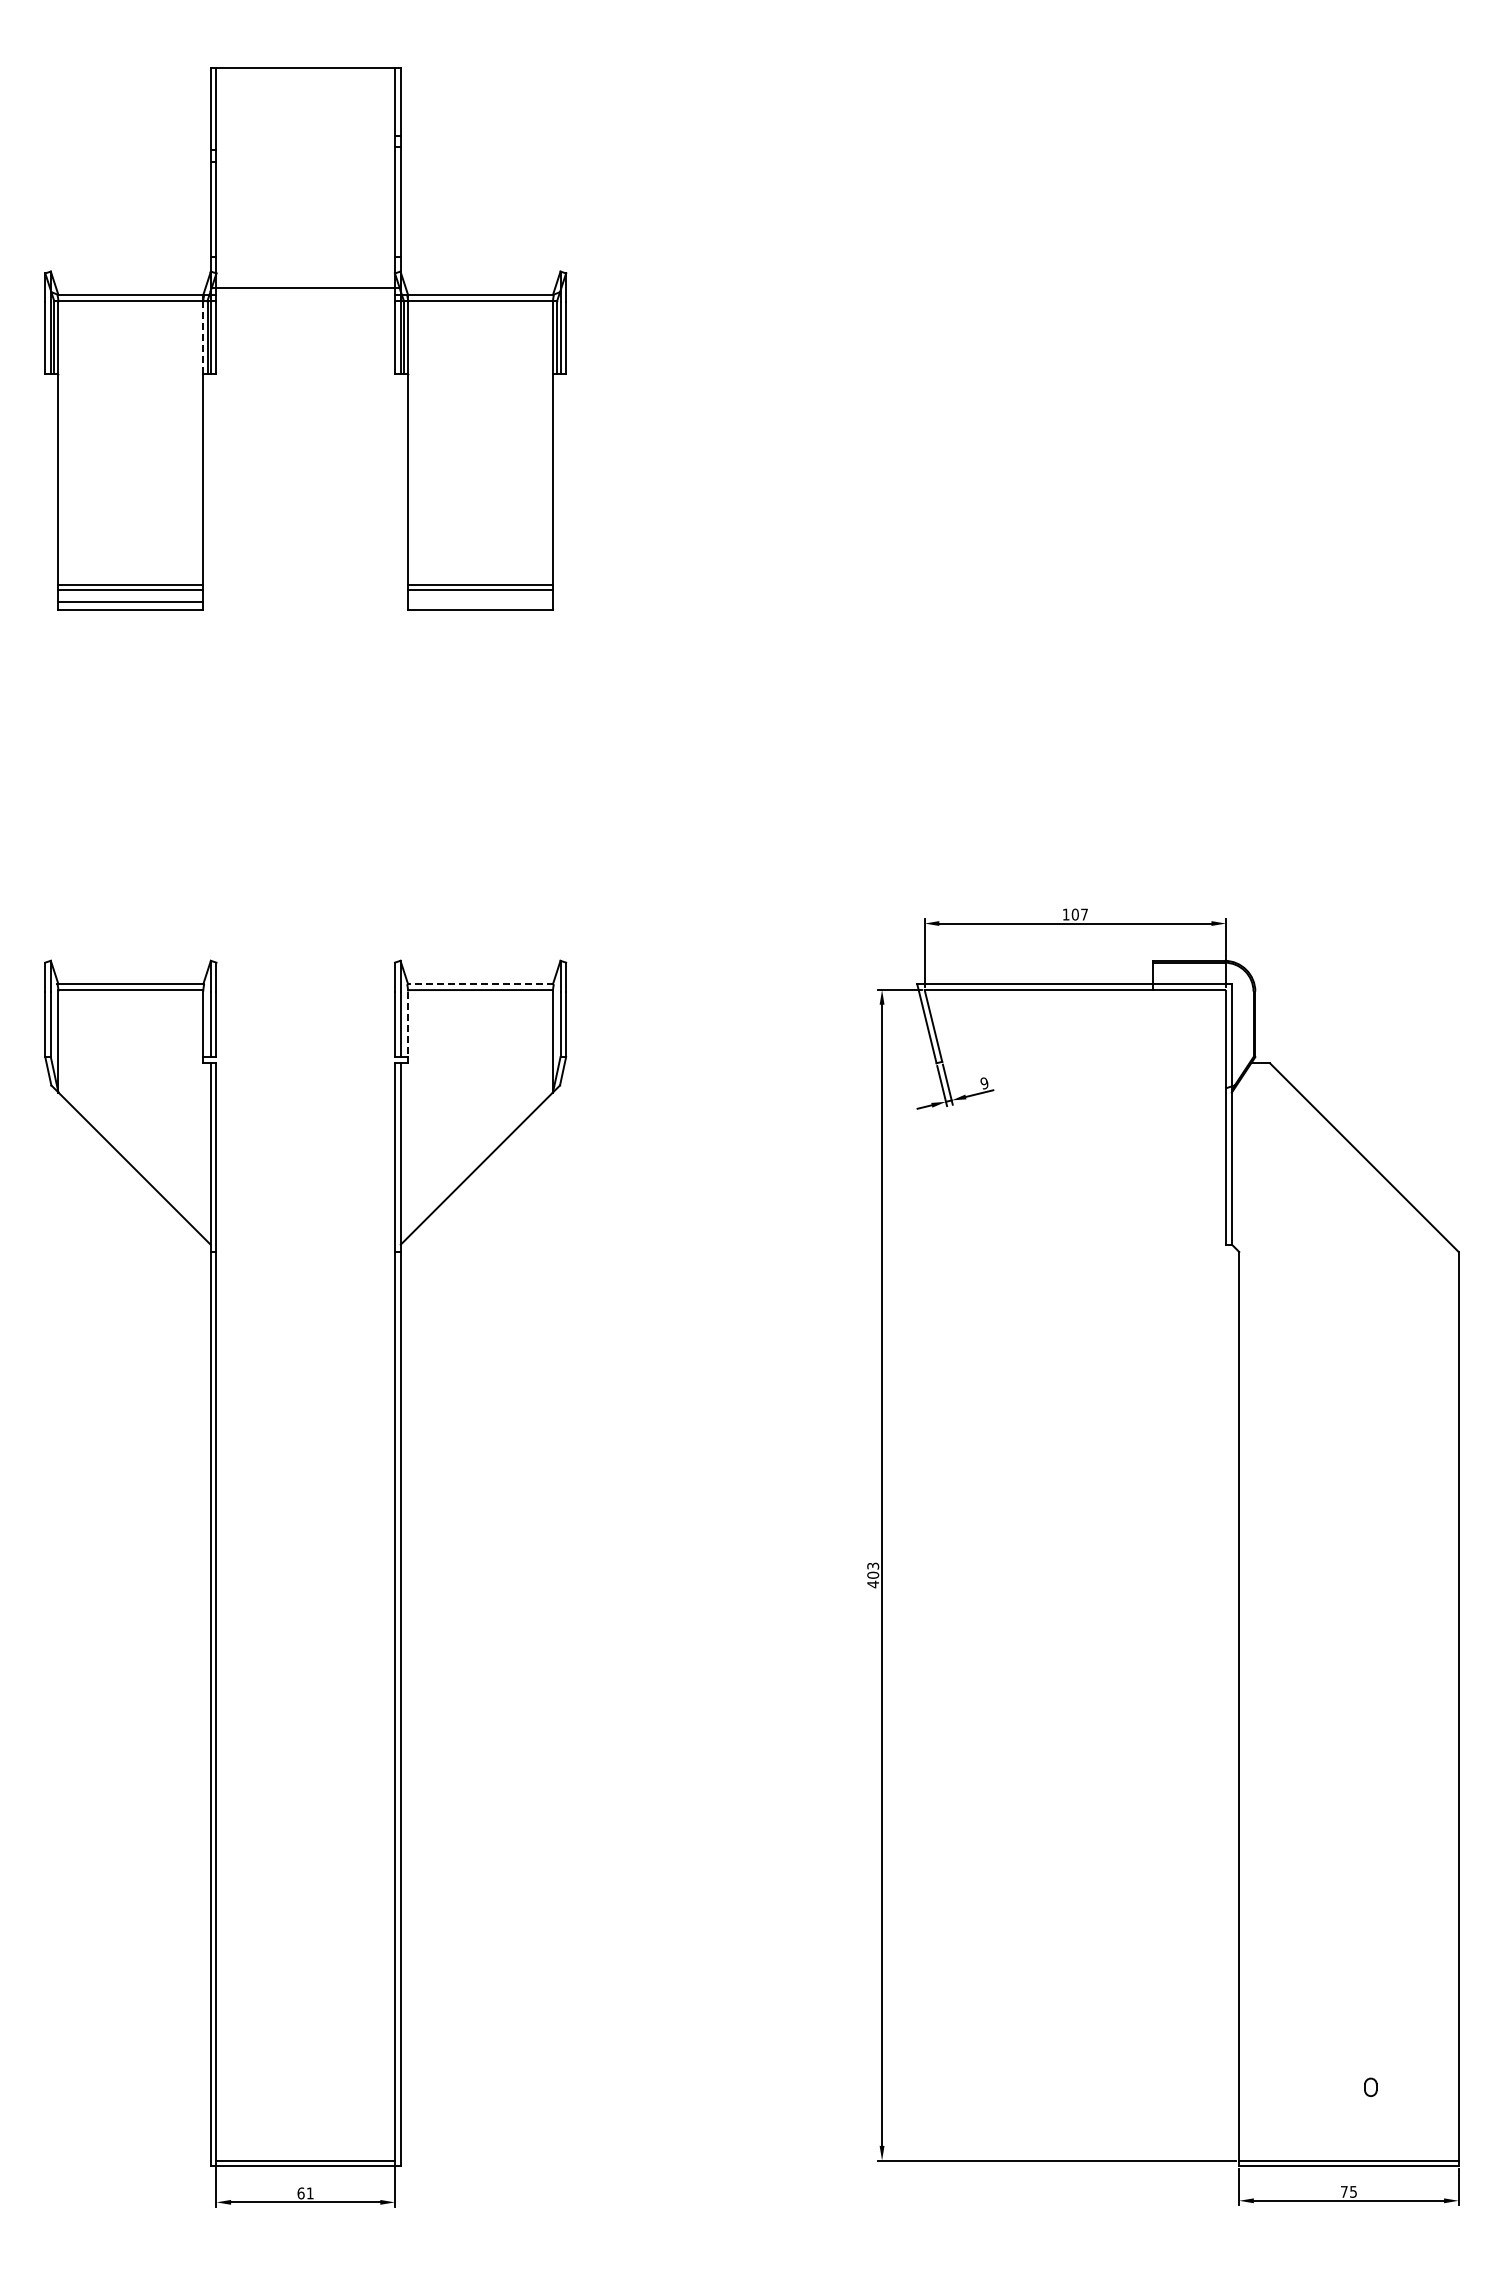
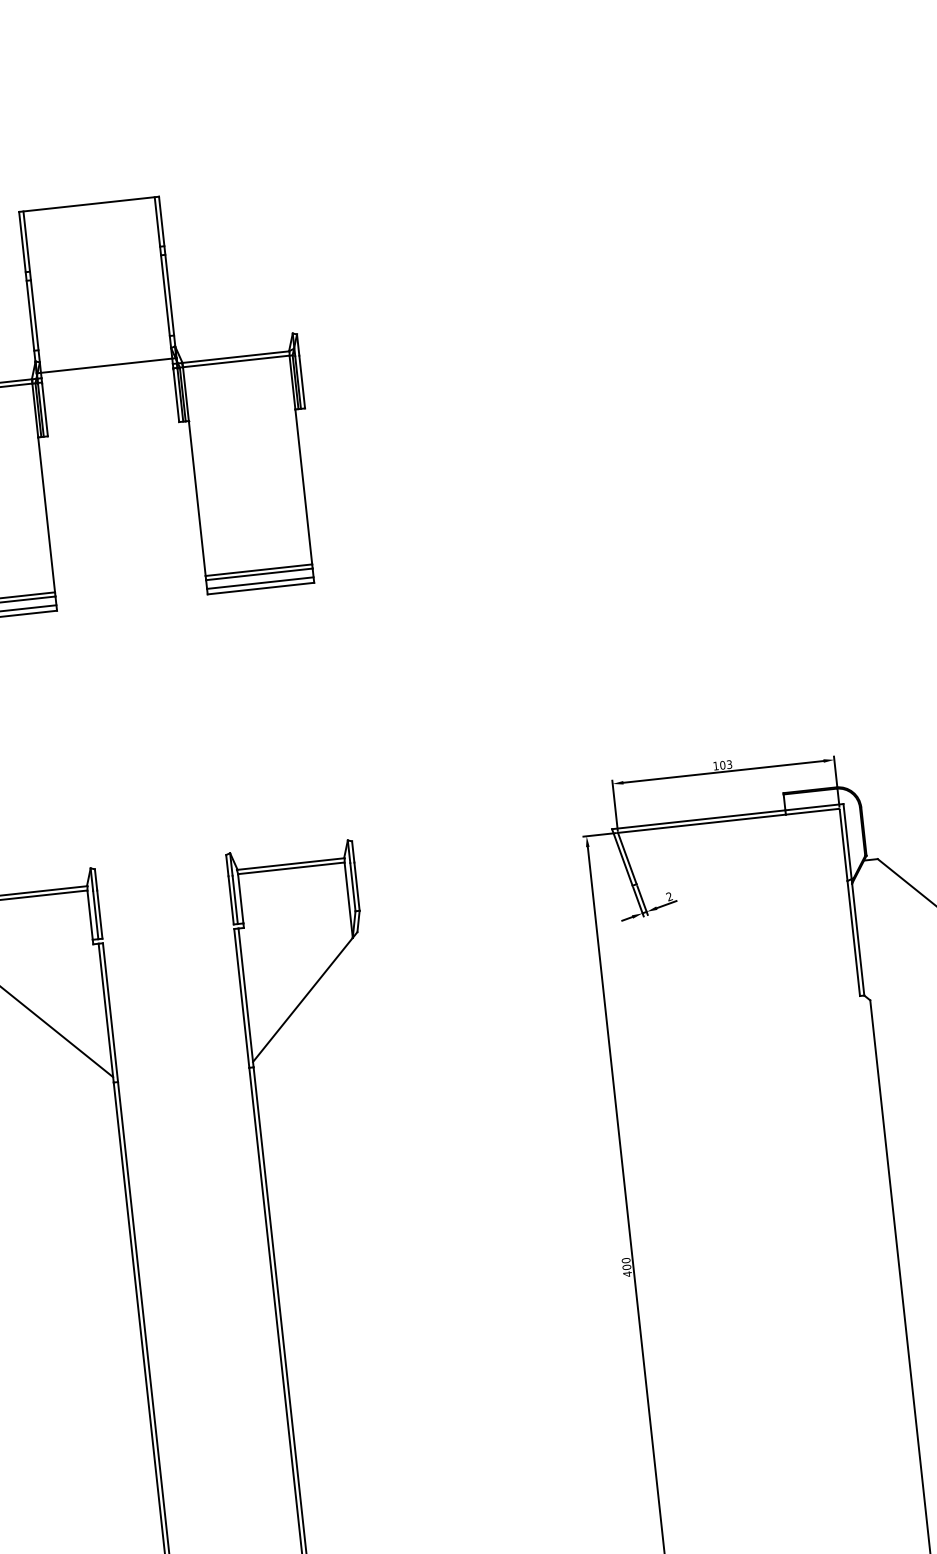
line: (203, 338) -> (35, 411), dashed -> solid
line: (480, 602) -> (260, 583), added
text: (1084, 914) -> (729, 764), 107 -> 103
line: (480, 984) -> (290, 864), dashed -> solid
line: (408, 1024) -> (241, 899), dashed -> solid
text: (984, 1083) -> (669, 896), 9 -> 2
text: (873, 1565) -> (626, 1260), 403 -> 400

